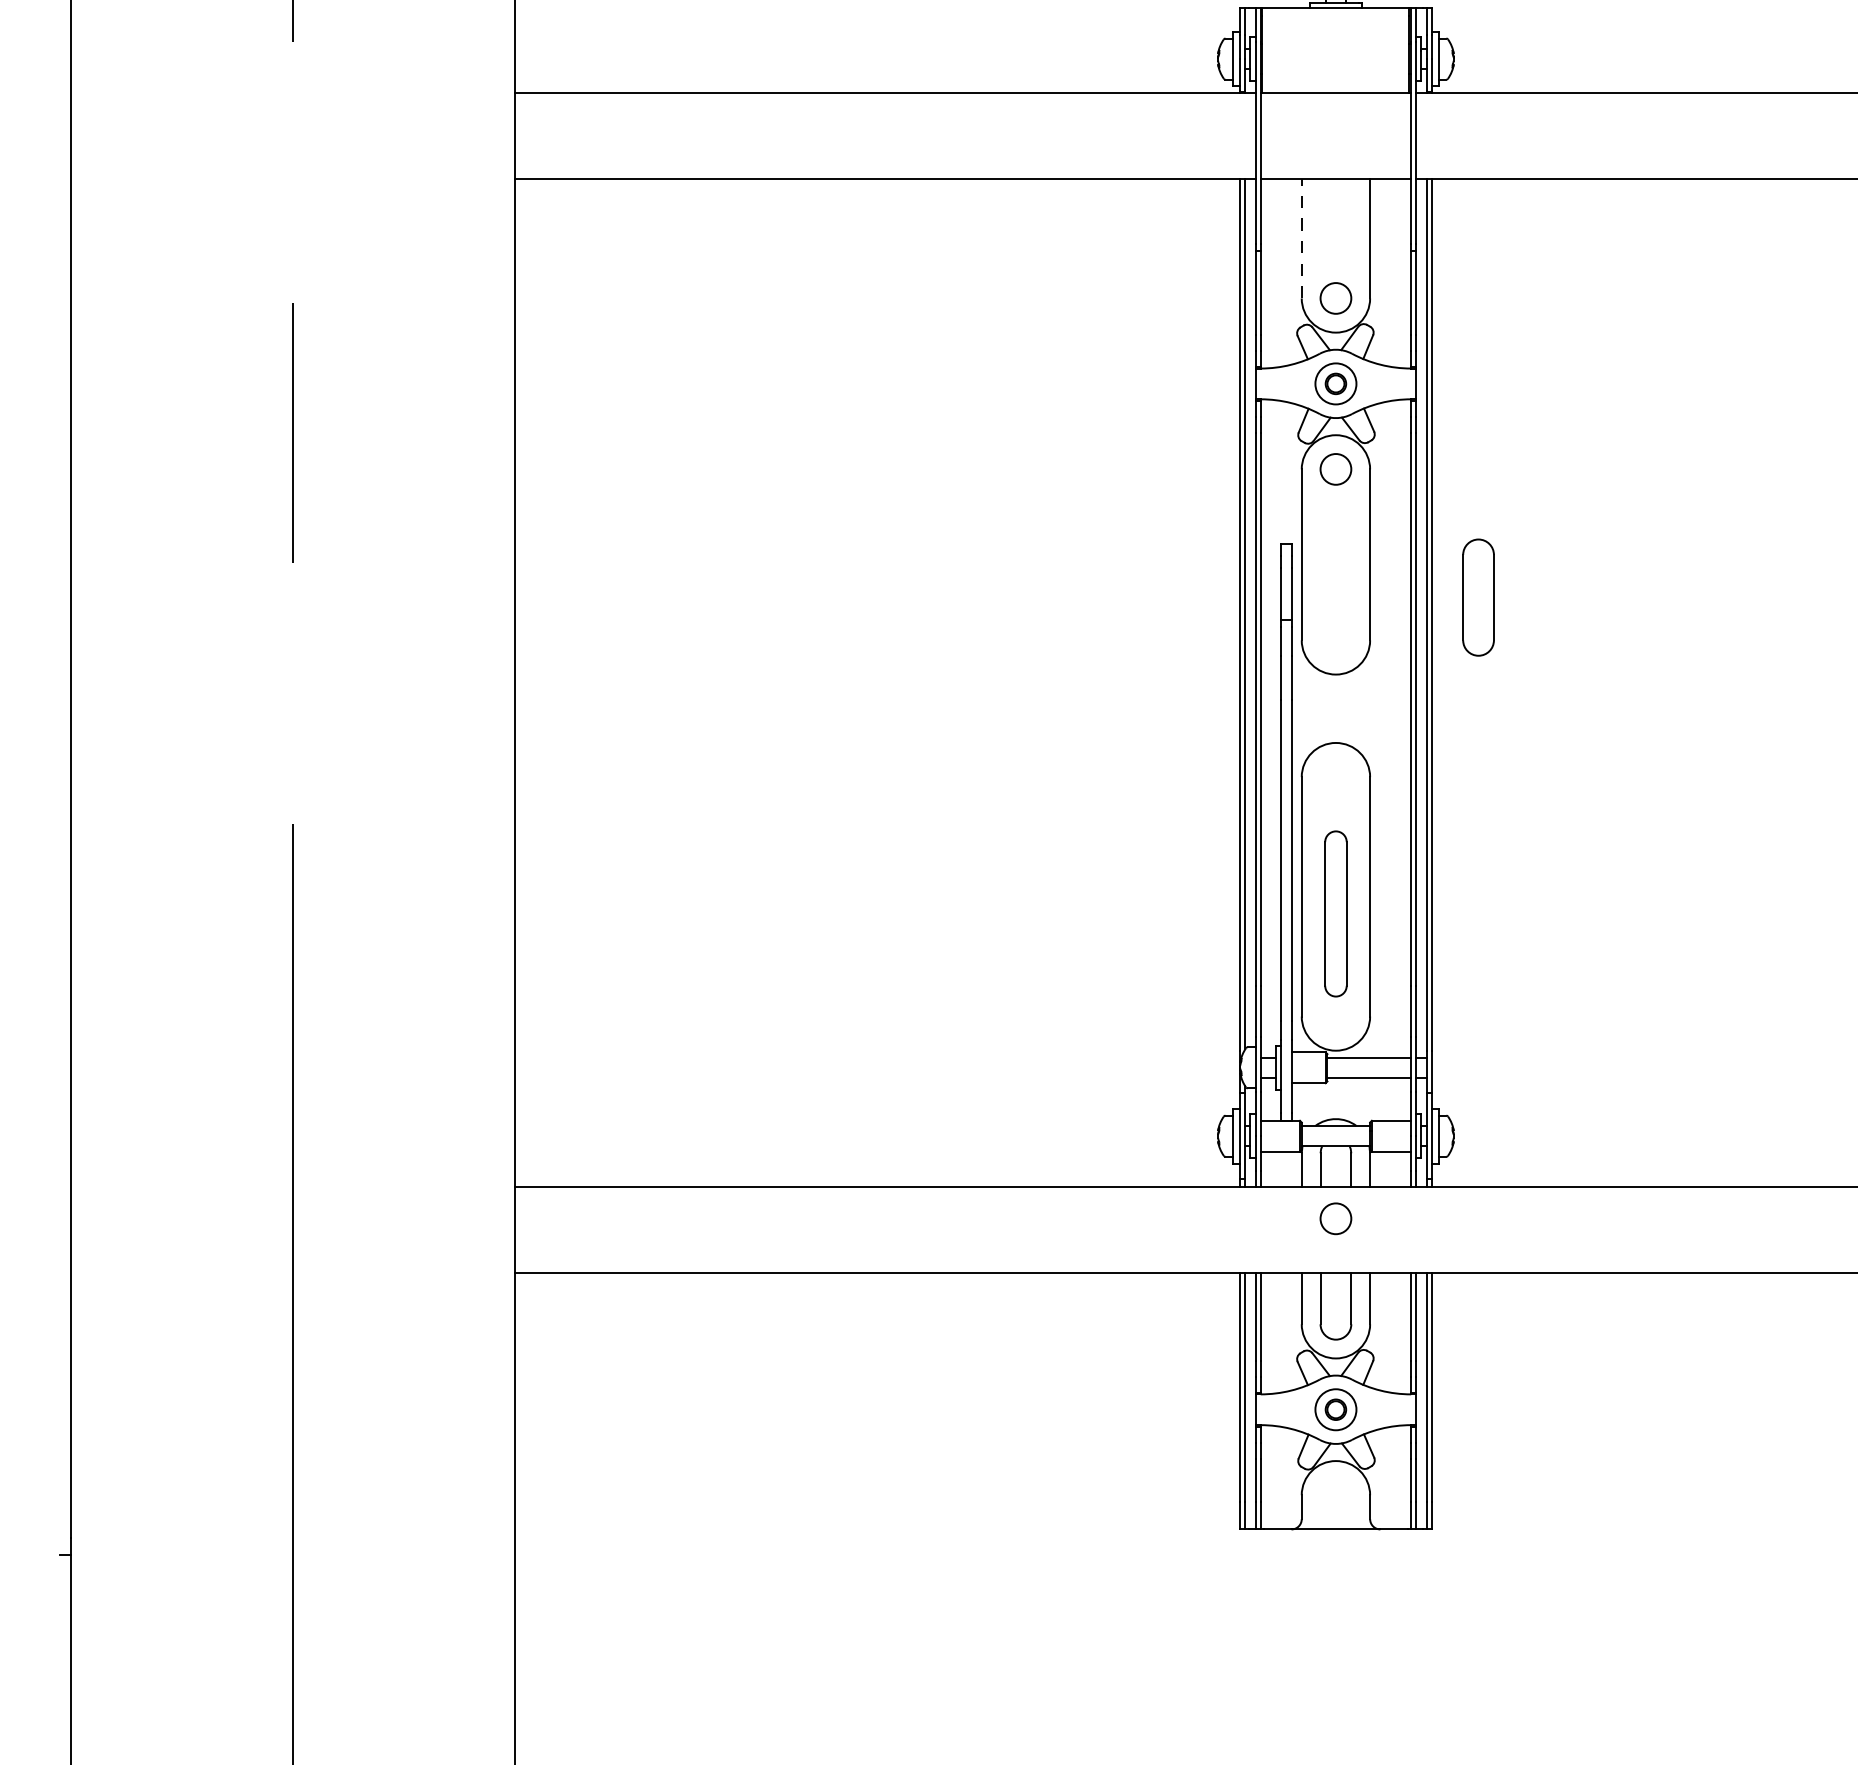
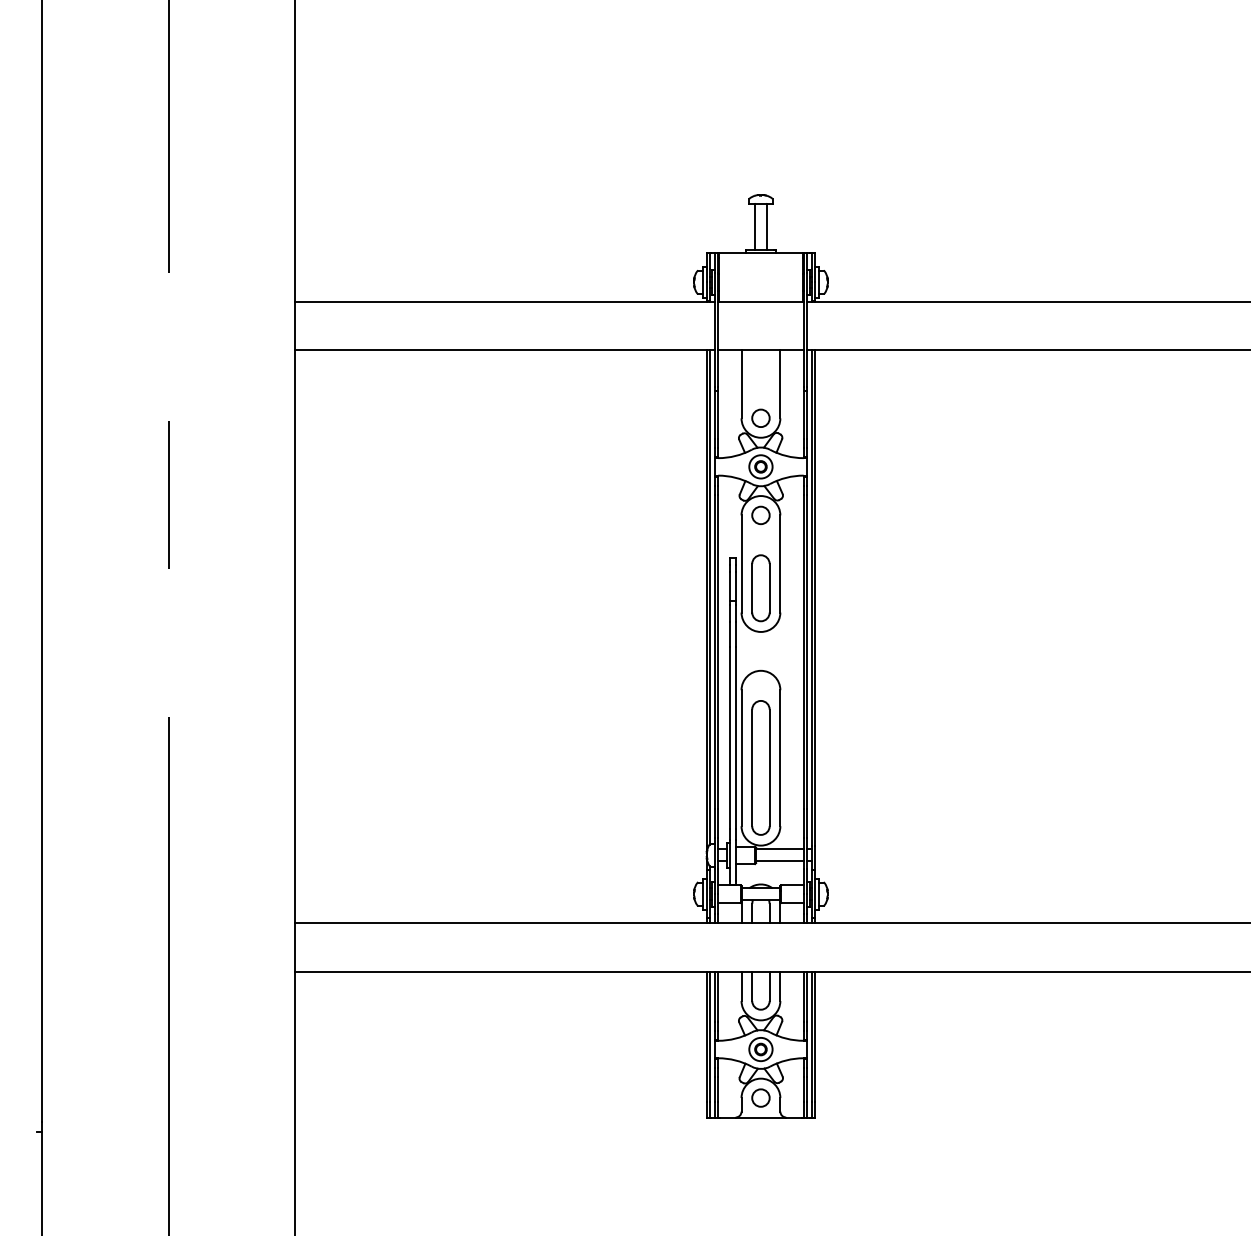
line: (1301, 238) -> (741, 384), dashed -> solid
part: (1477, 598) -> (760, 588), moved
part: (1335, 913) -> (760, 767), size x1.43
circle: (1335, 1217) -> (760, 1097), moved

